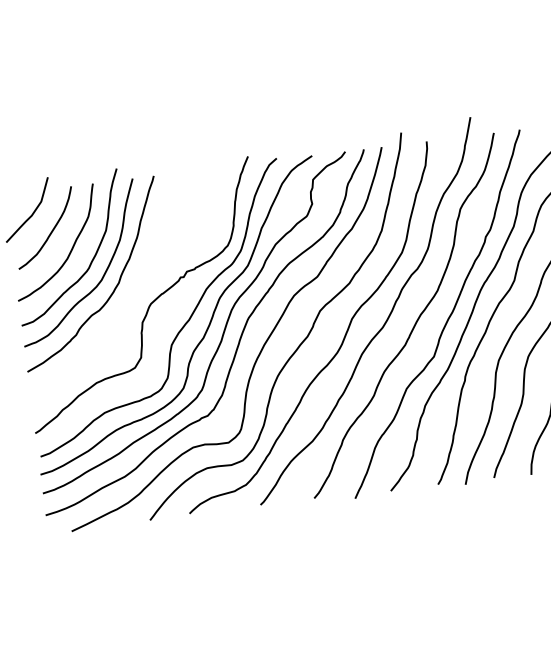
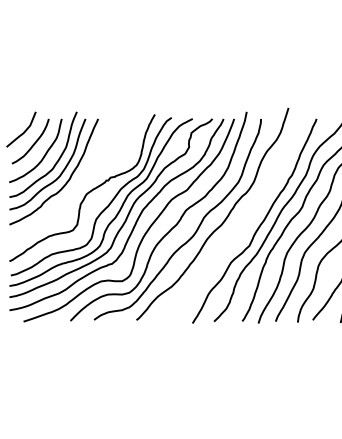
curve: (415, 319) -> (241, 222), removed

